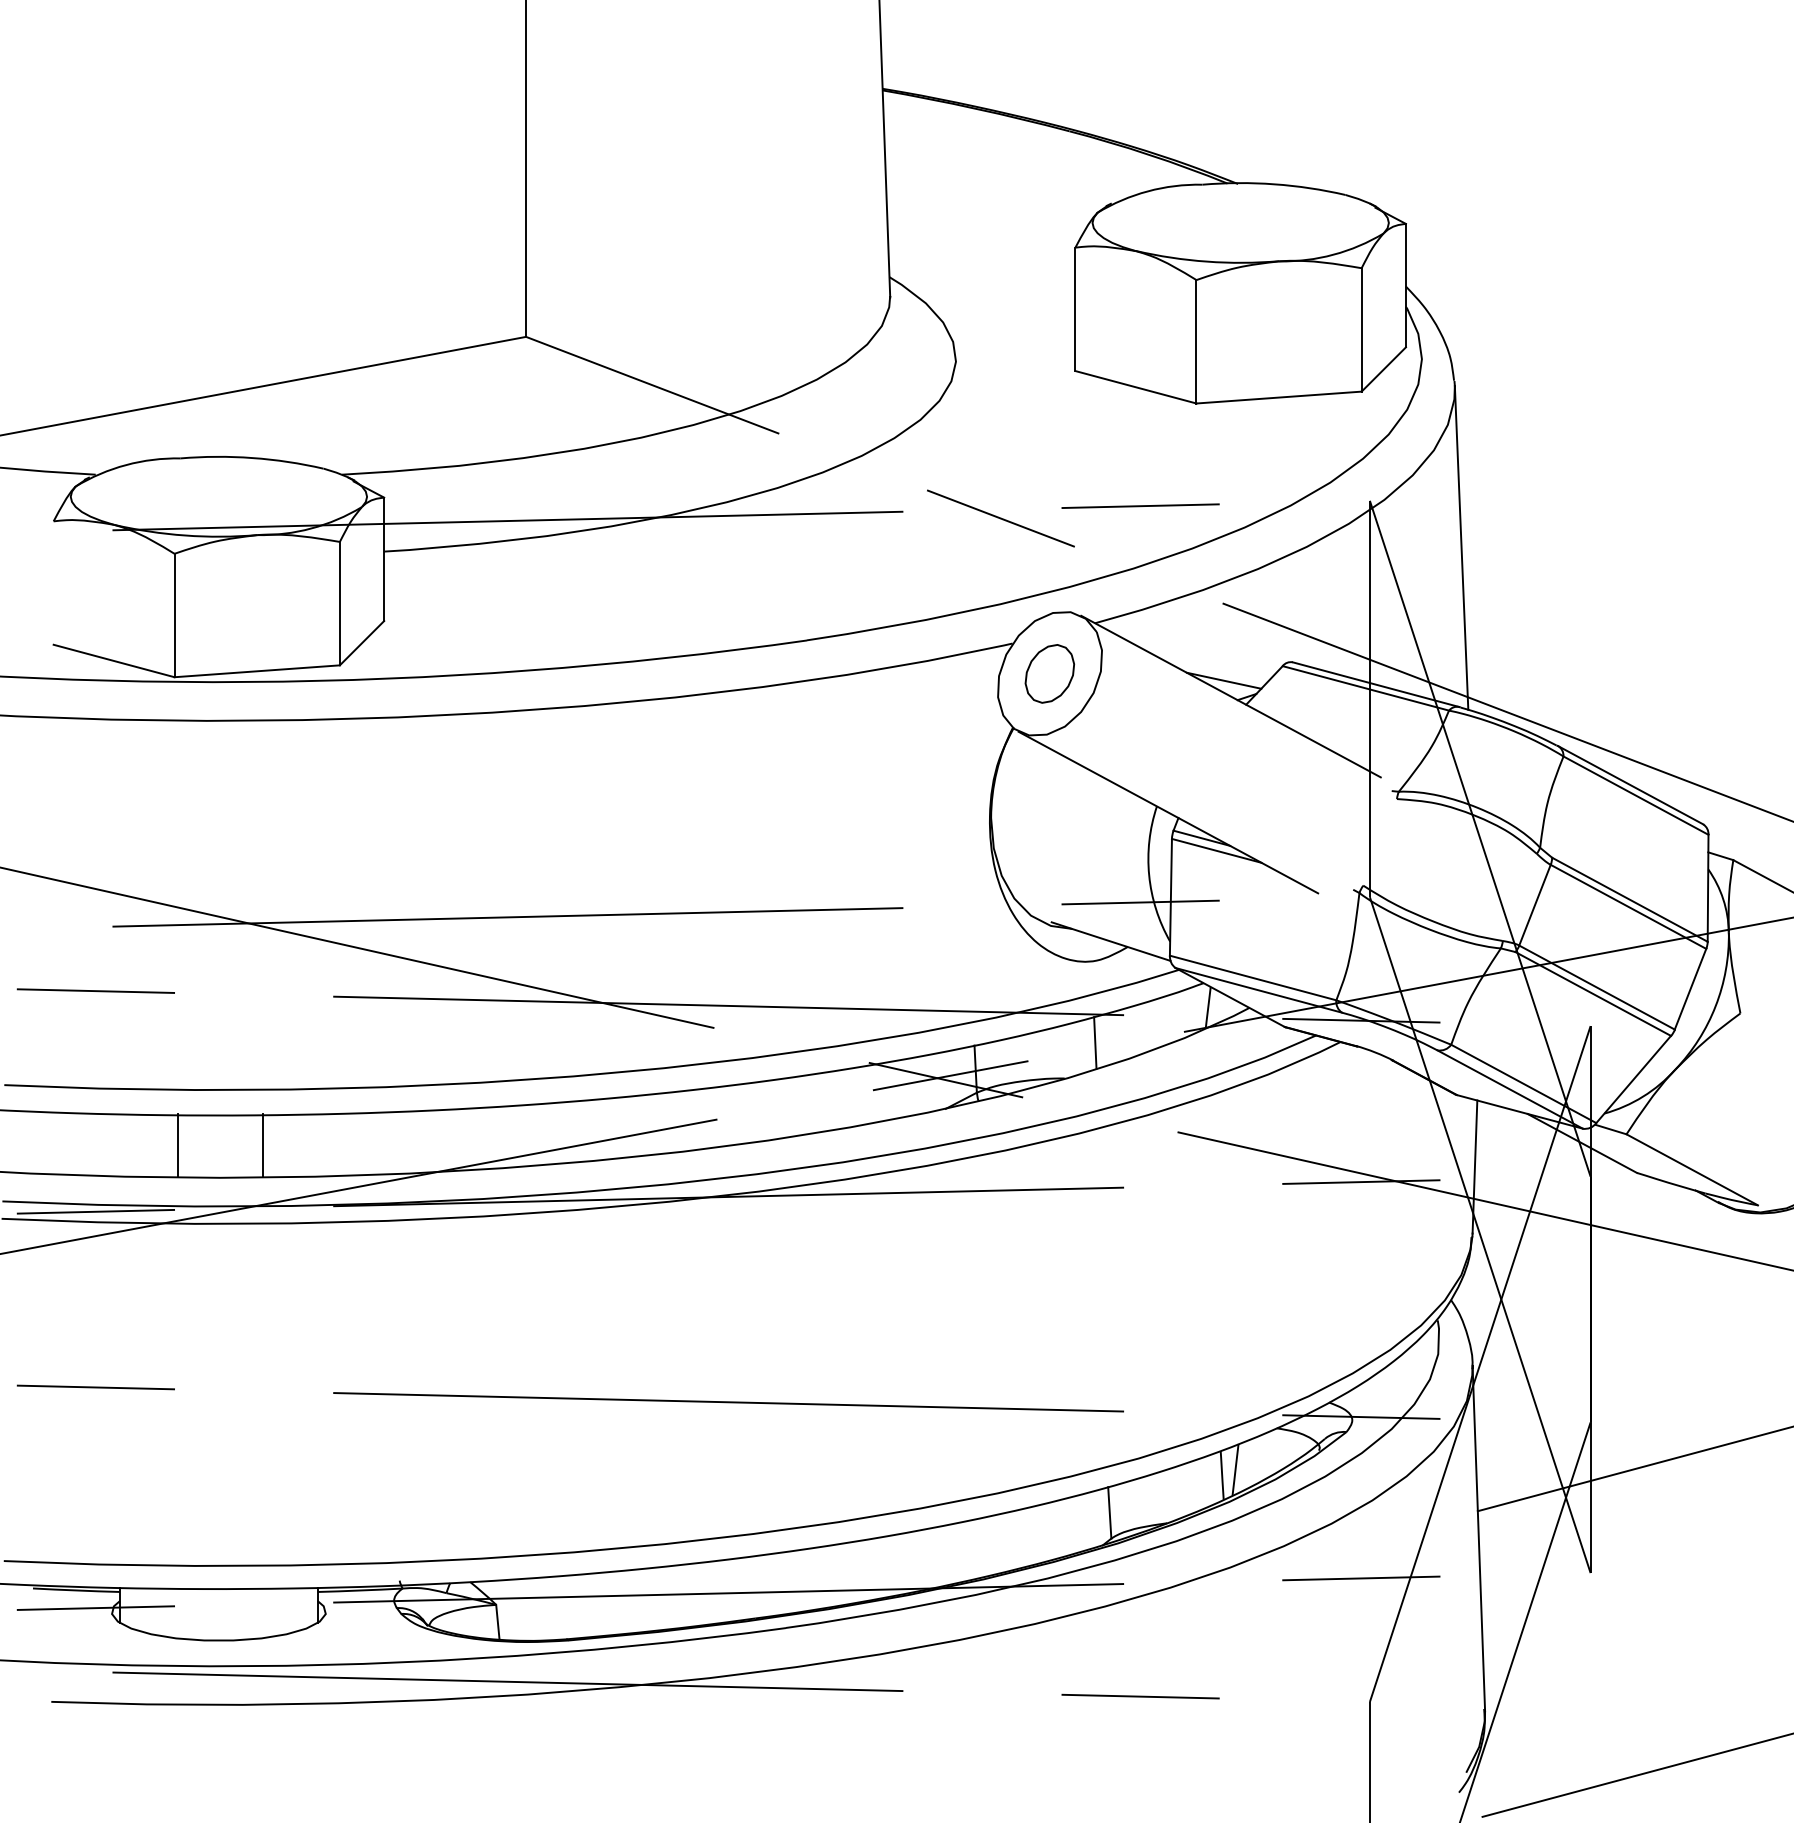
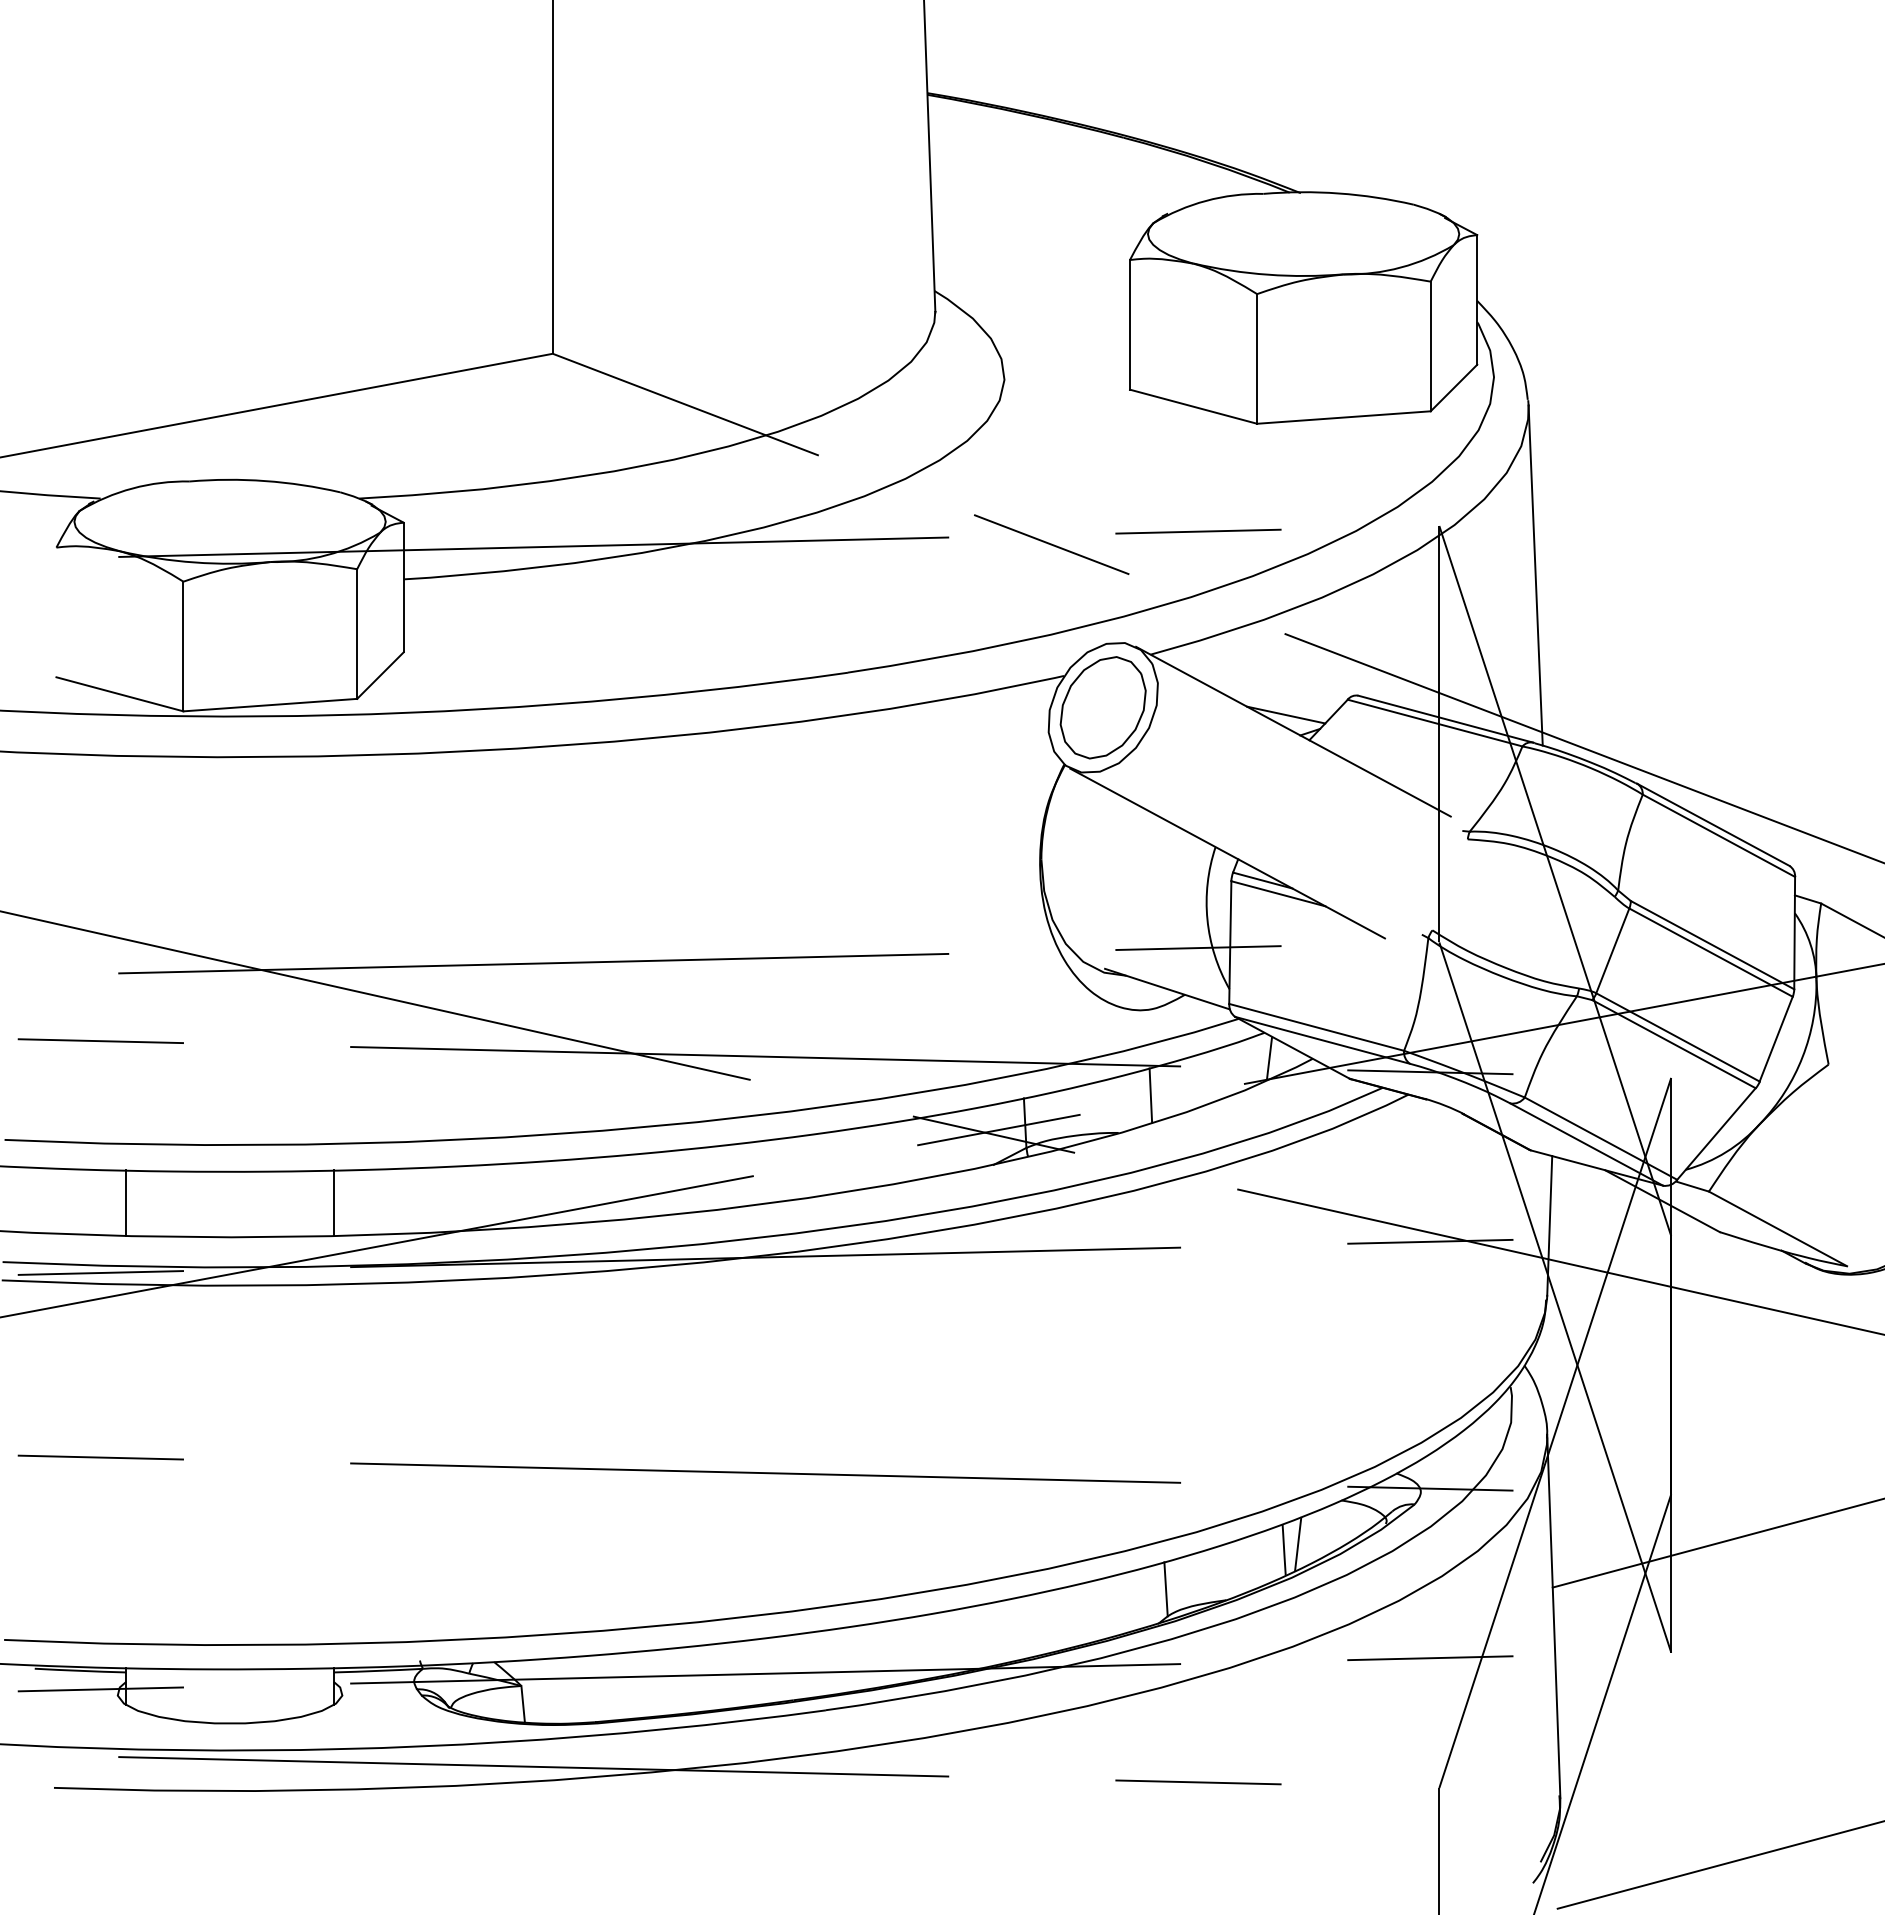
part: (1049, 673) -> (1102, 707), size x1.67
line: (178, 1144) -> (126, 1202), moved
line: (262, 1144) -> (333, 1202), moved

